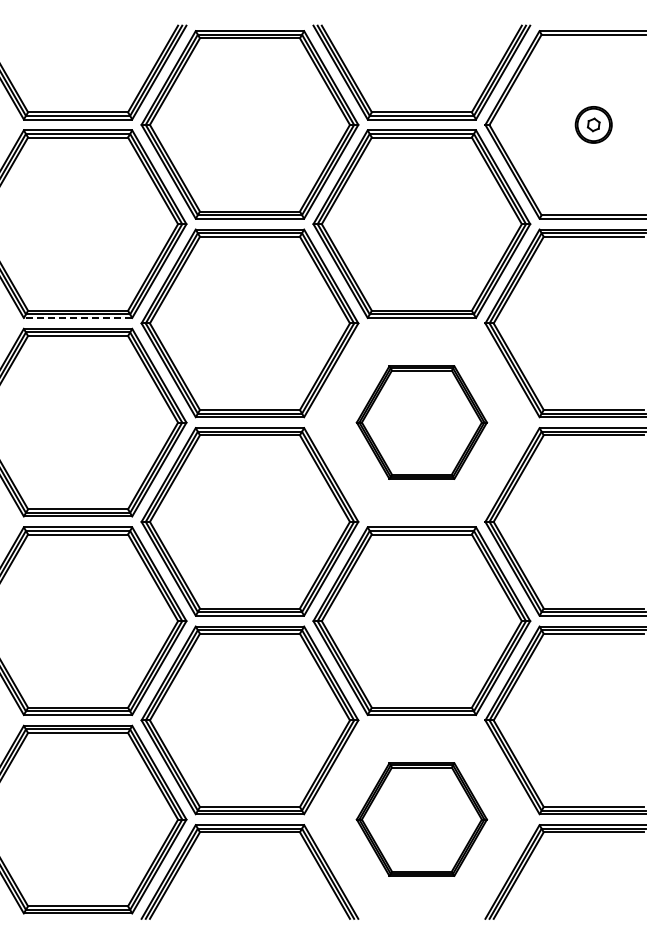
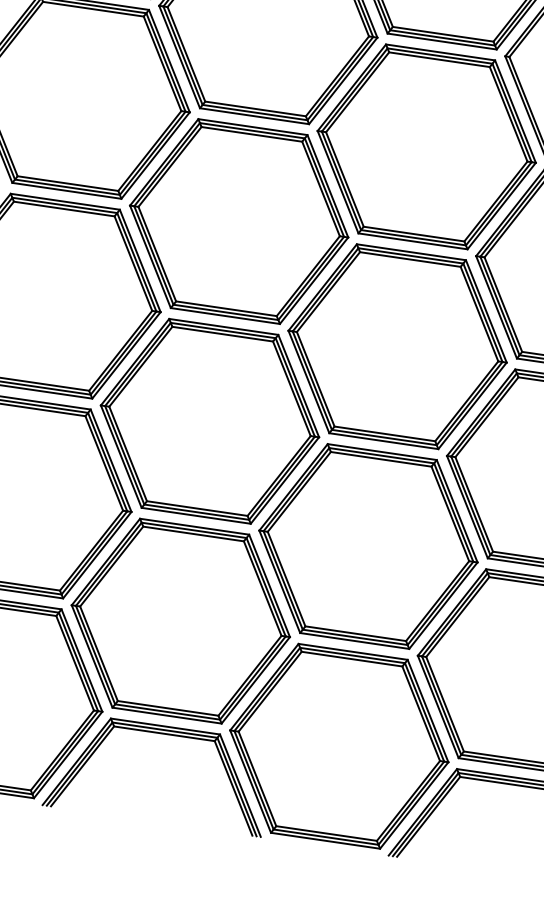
line: (77, 318) -> (66, 191), dashed -> solid
part: (421, 422) -> (397, 346), size x1.67
part: (421, 819) -> (338, 746), size x1.67

